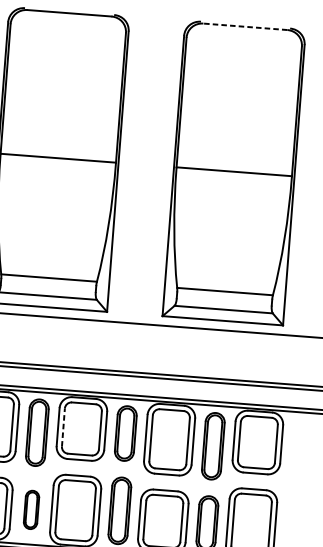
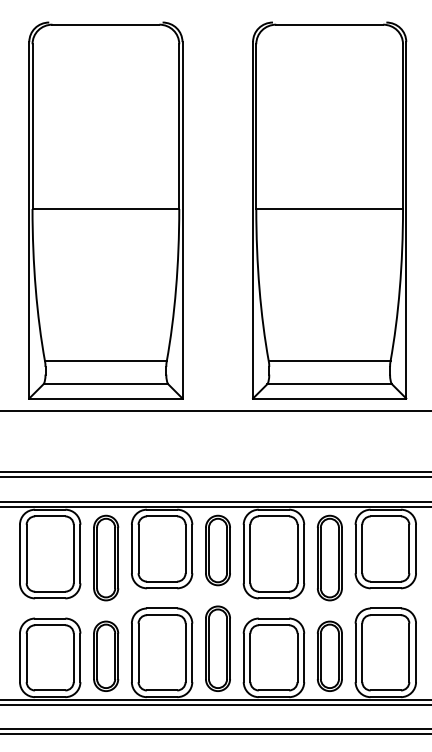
line: (245, 26) -> (329, 24), dashed -> solid
line: (63, 427) -> (138, 548), dashed -> solid
part: (31, 509) -> (106, 655), size x1.43

